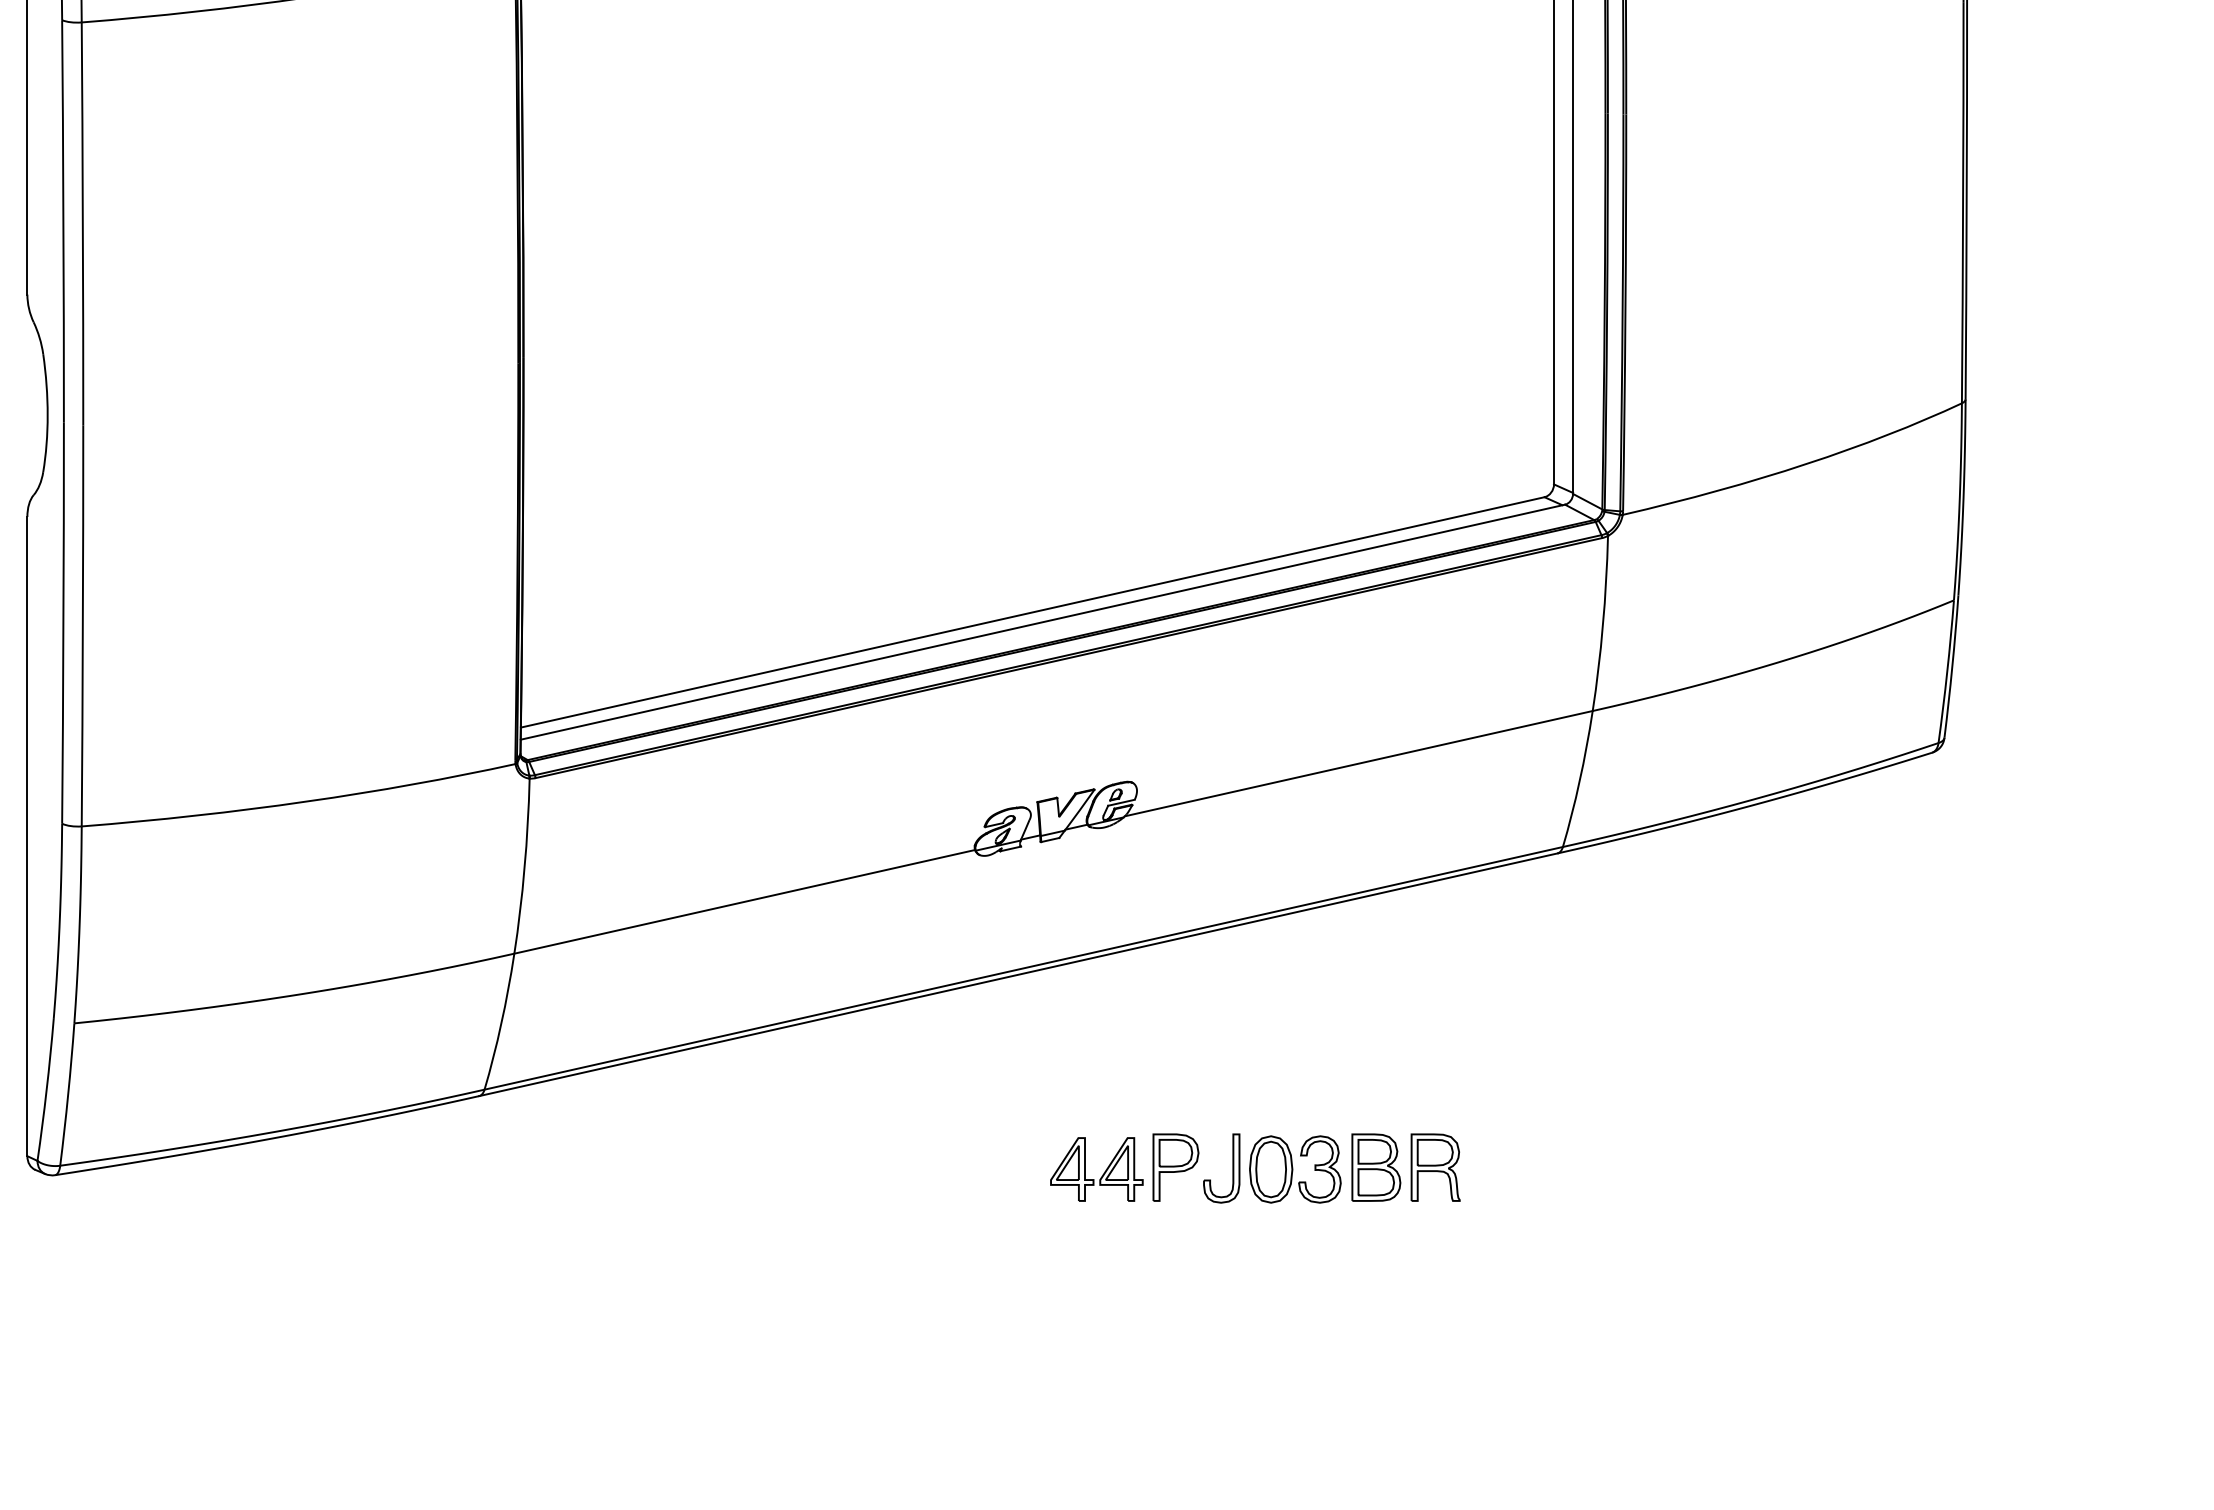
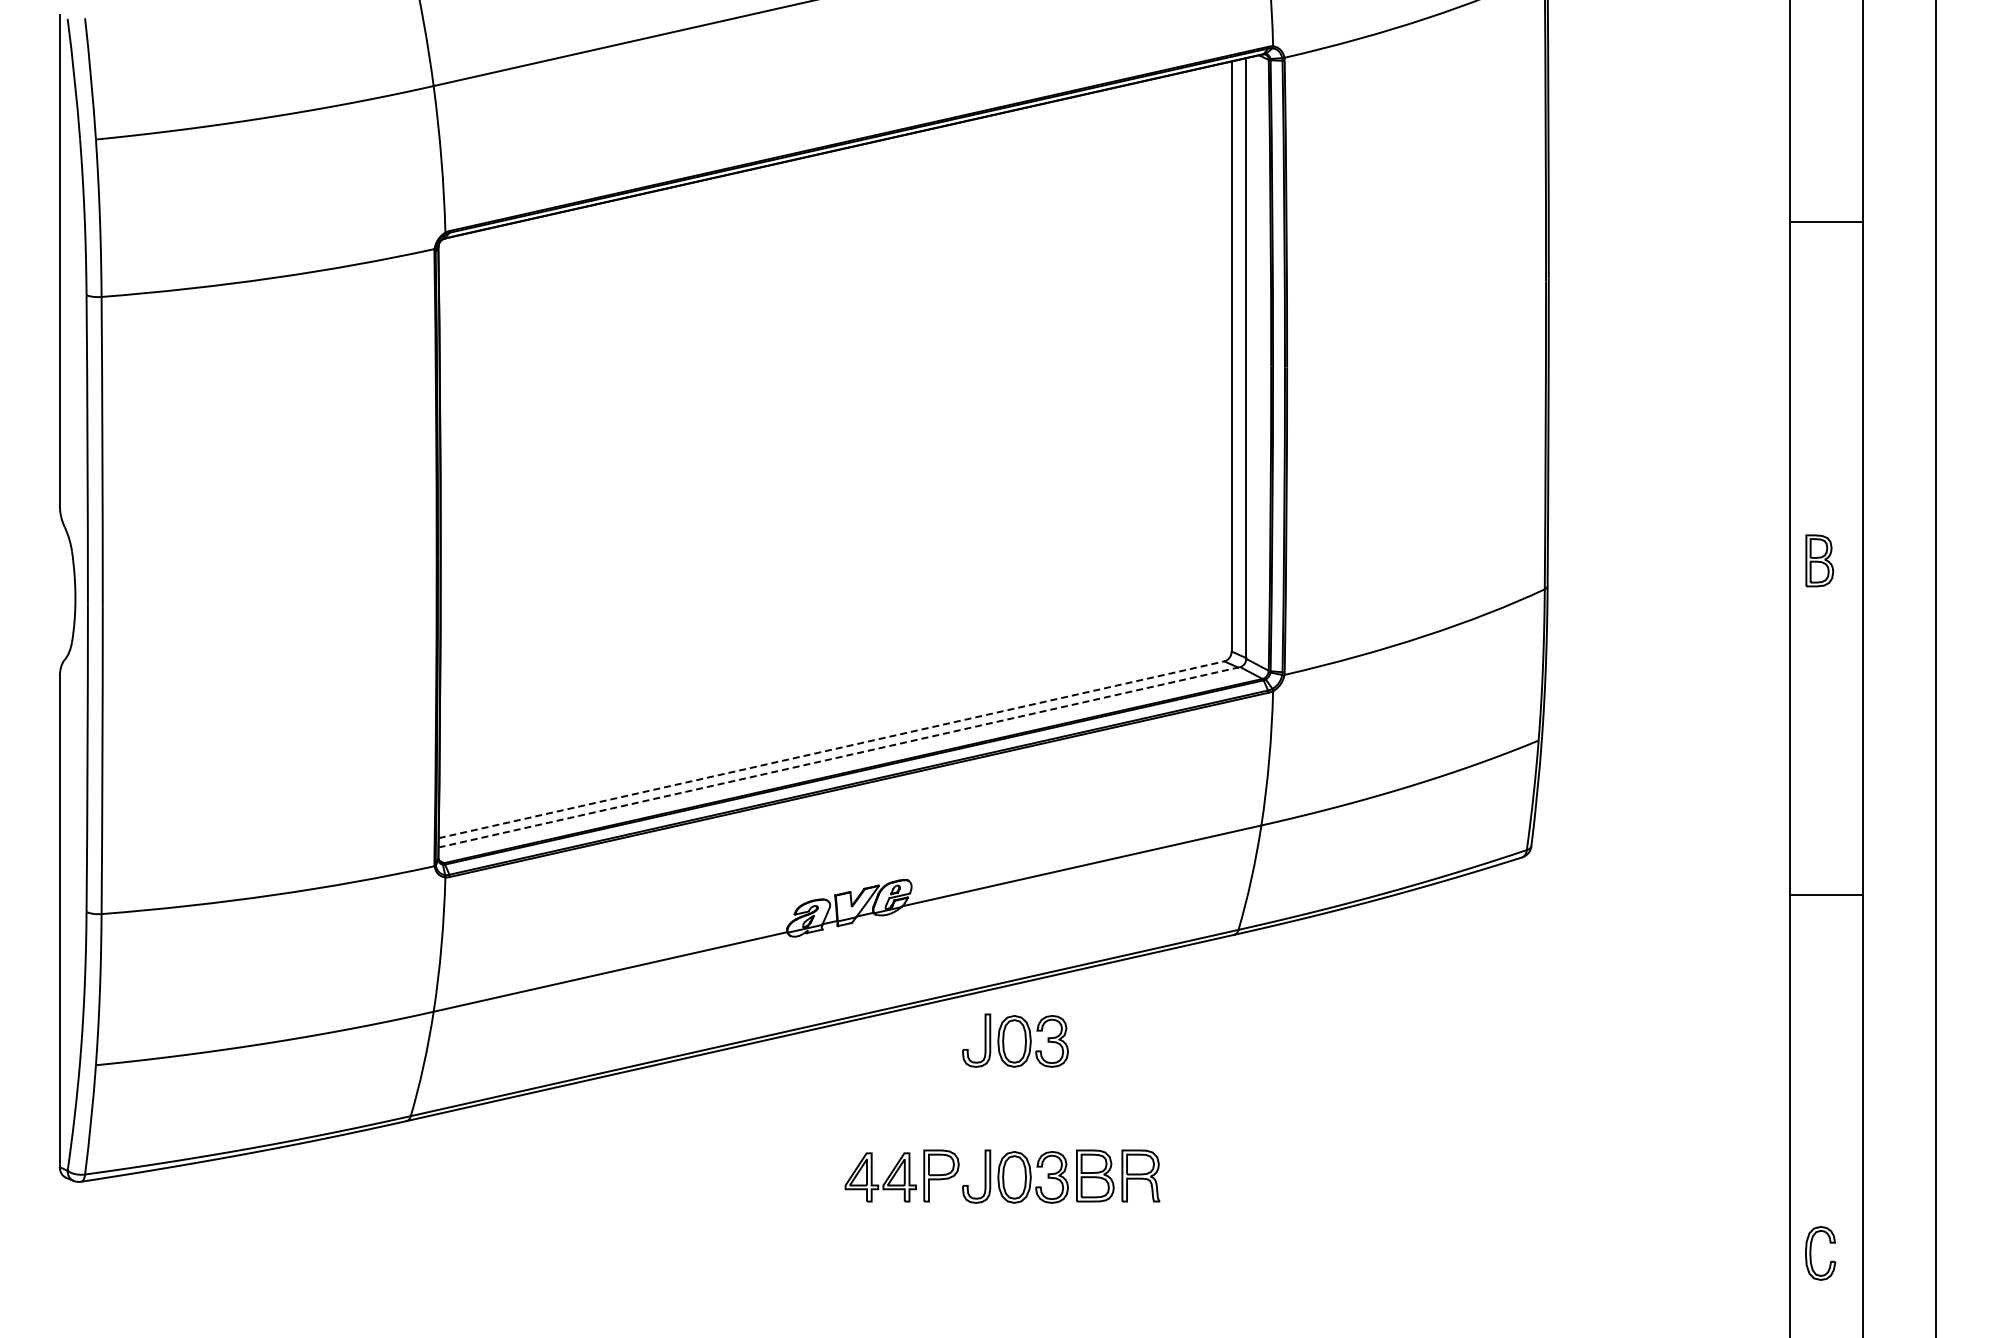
line: (1032, 612) -> (831, 749), solid -> dashed
line: (1043, 622) -> (839, 757), solid -> dashed
part: (1272, 991) -> (1015, 1040), added

